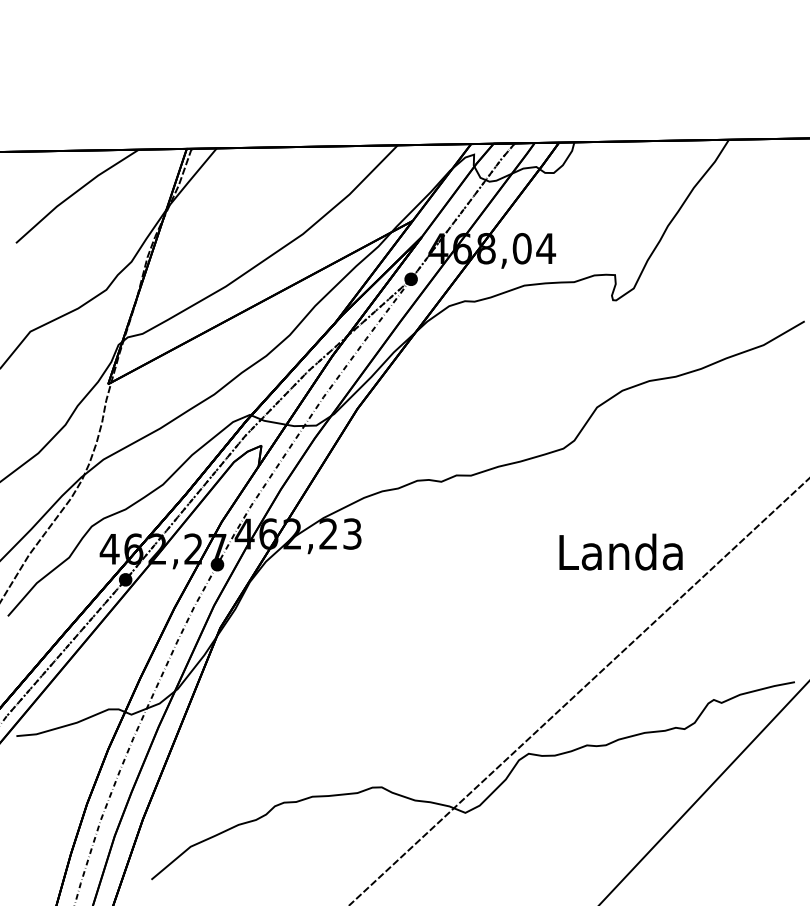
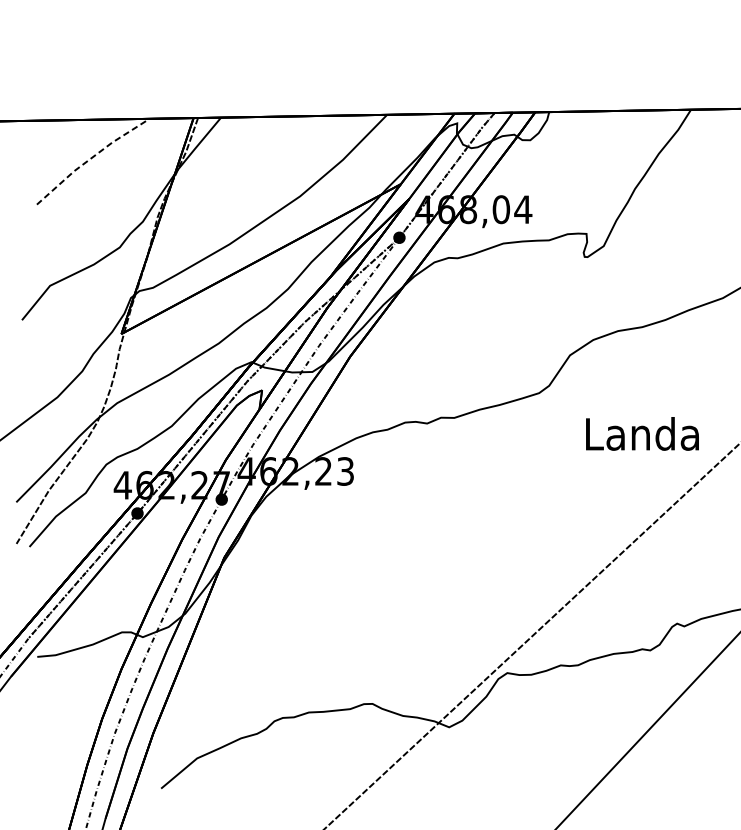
line: (75, 192) -> (91, 158), solid -> dashed
text: (620, 551) -> (641, 433), moved

